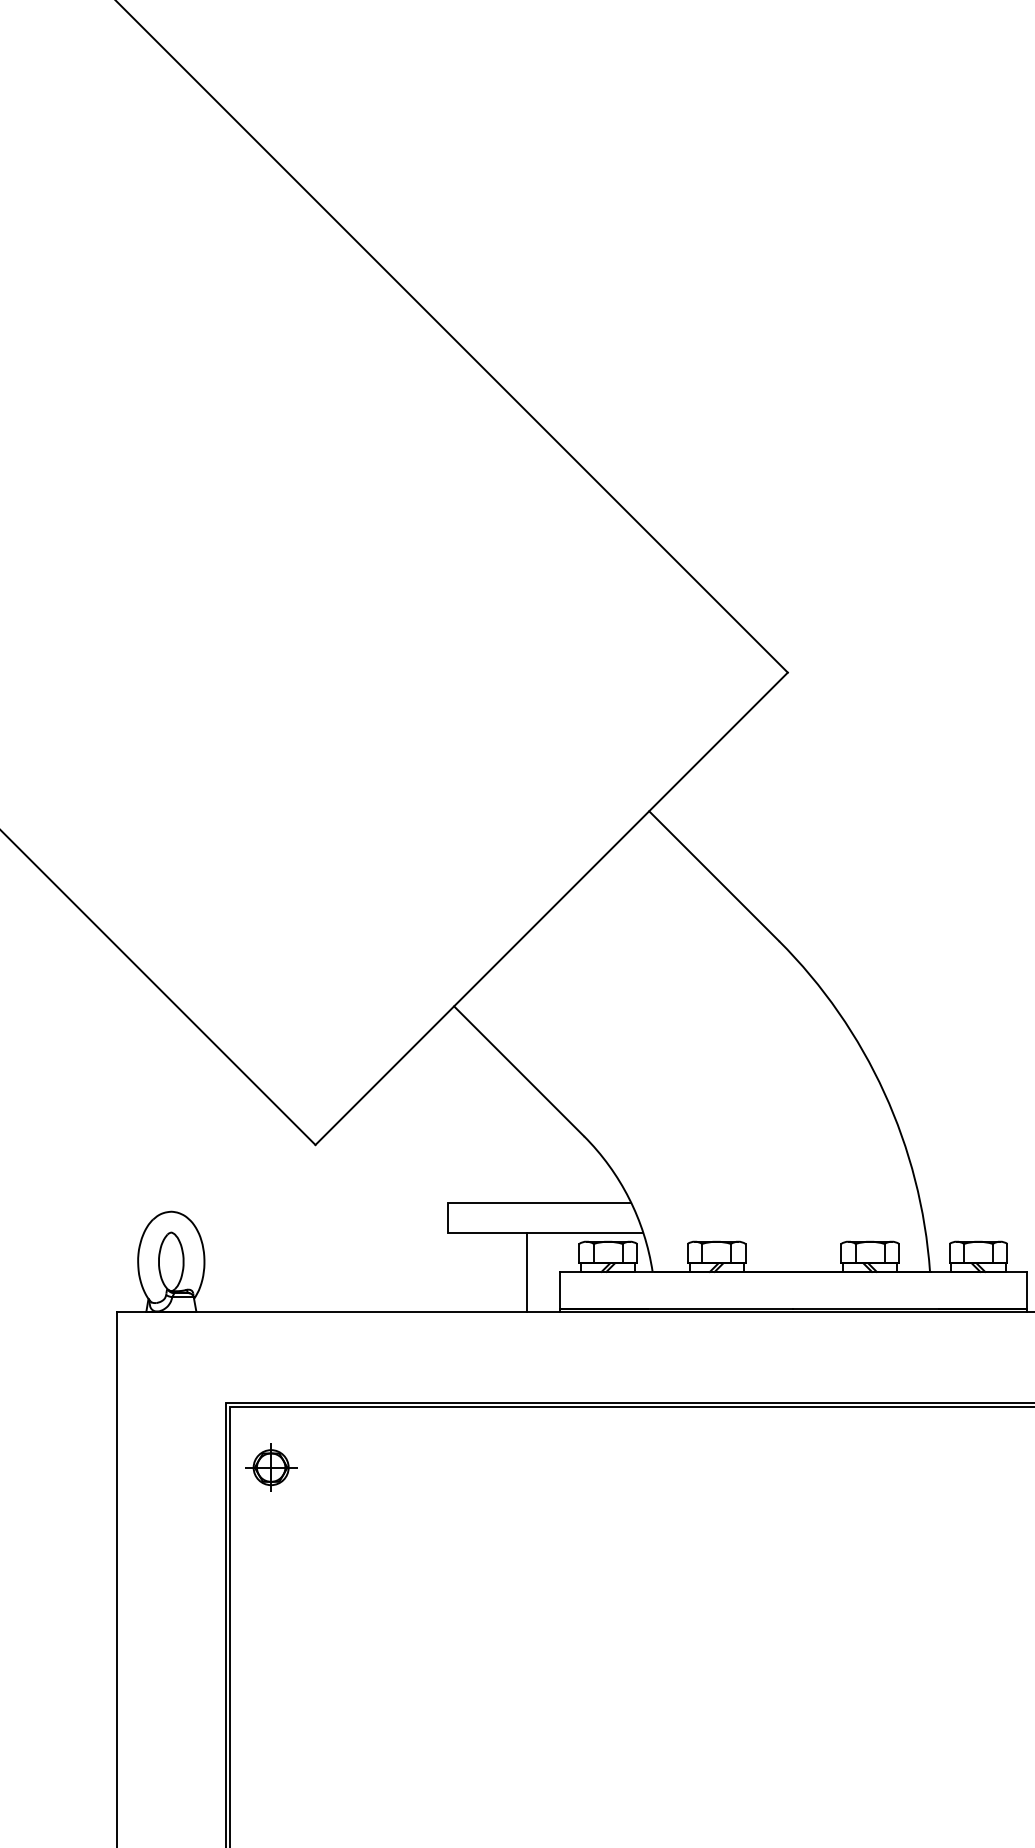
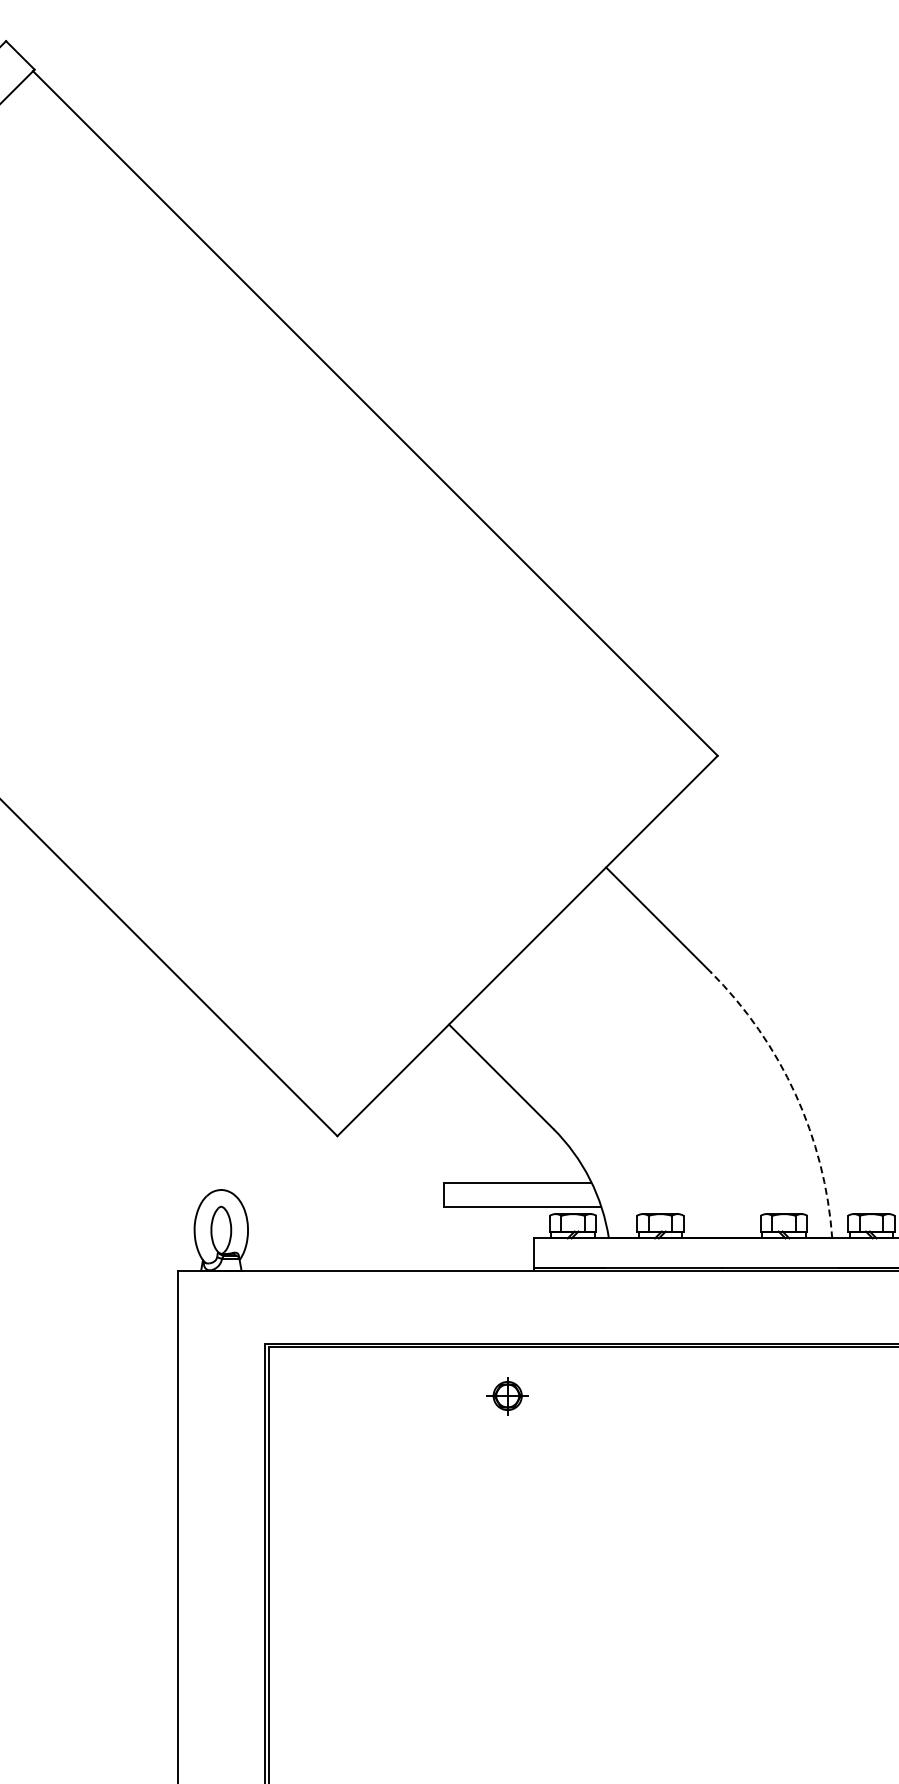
arc: (884, 1093) -> (795, 1094), solid -> dashed
line: (526, 1272) -> (507, 1238), removed
part: (270, 1468) -> (507, 1396), moved

